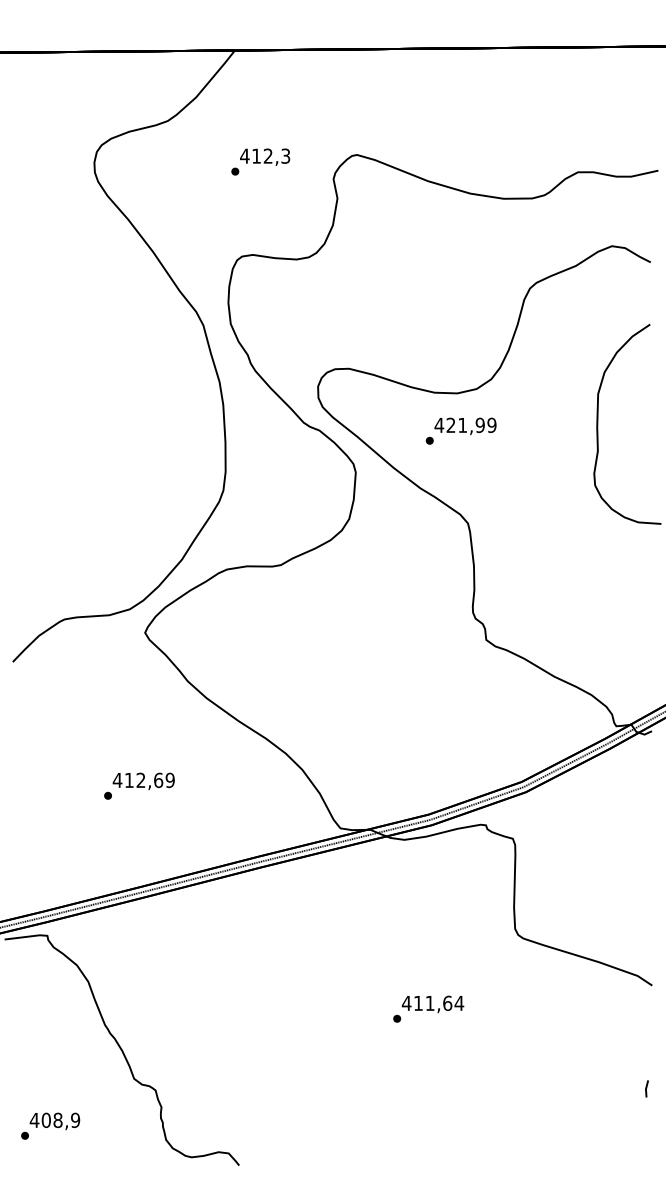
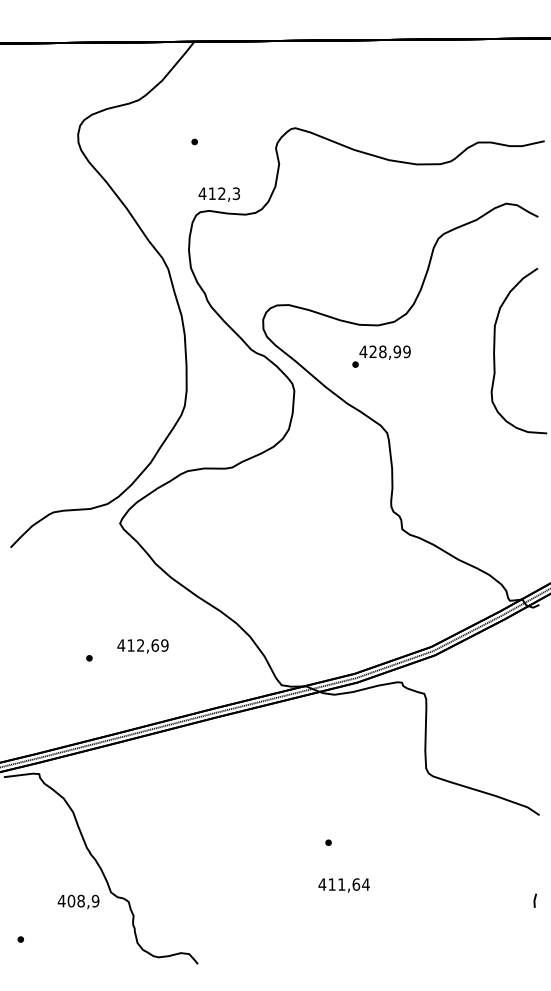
text: (265, 156) -> (219, 193), moved
text: (462, 425) -> (382, 351), 421,99 -> 428,99
text: (143, 781) -> (142, 646), moved
text: (432, 1004) -> (343, 885), moved
text: (54, 1121) -> (78, 902), moved

